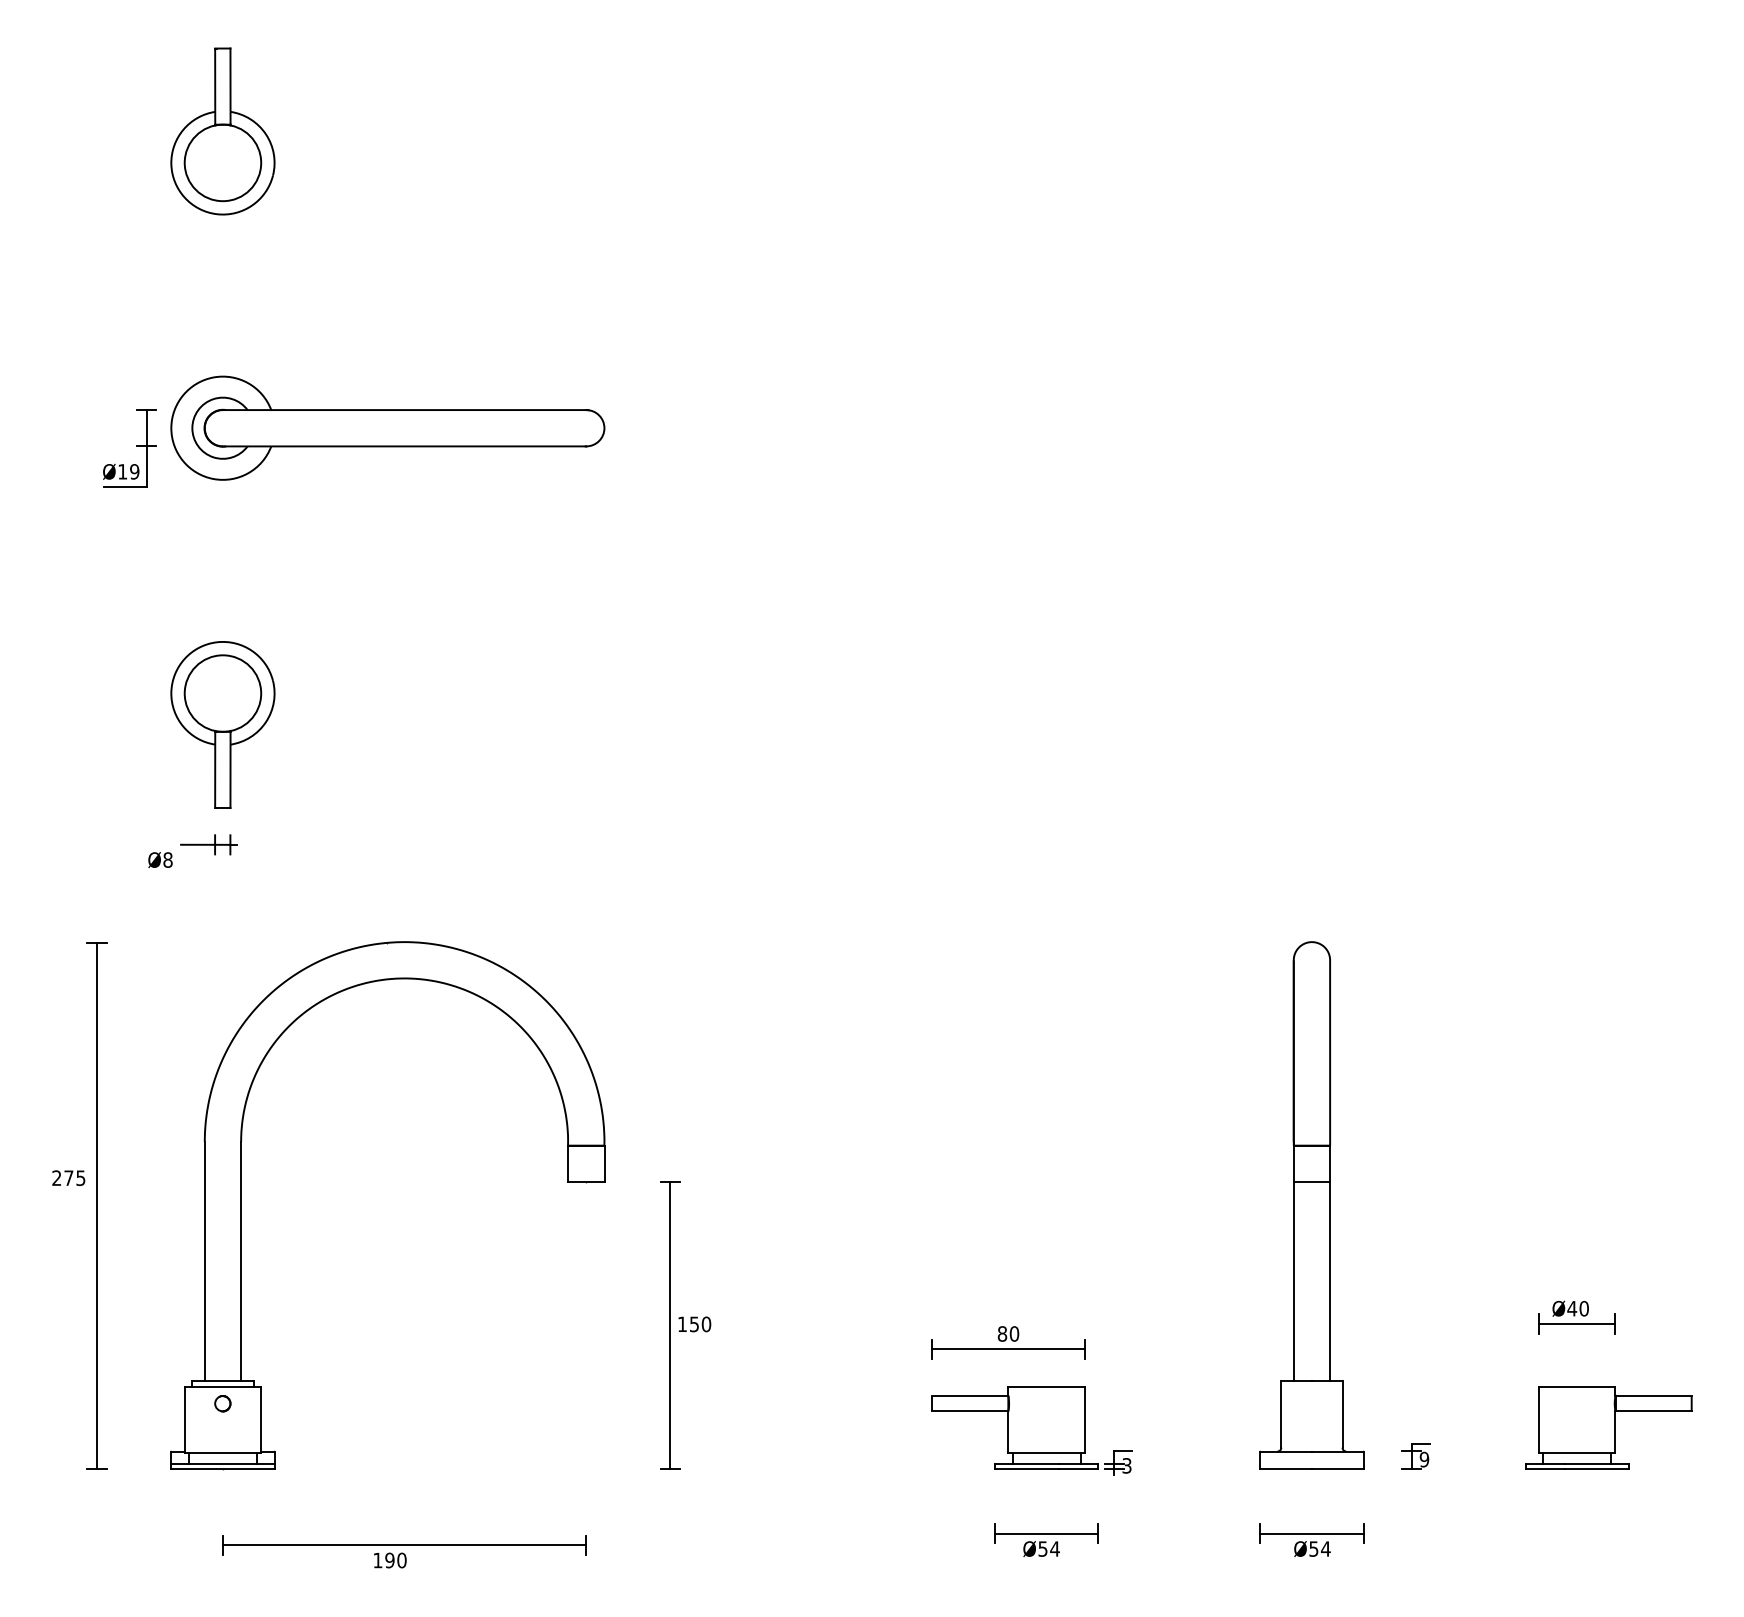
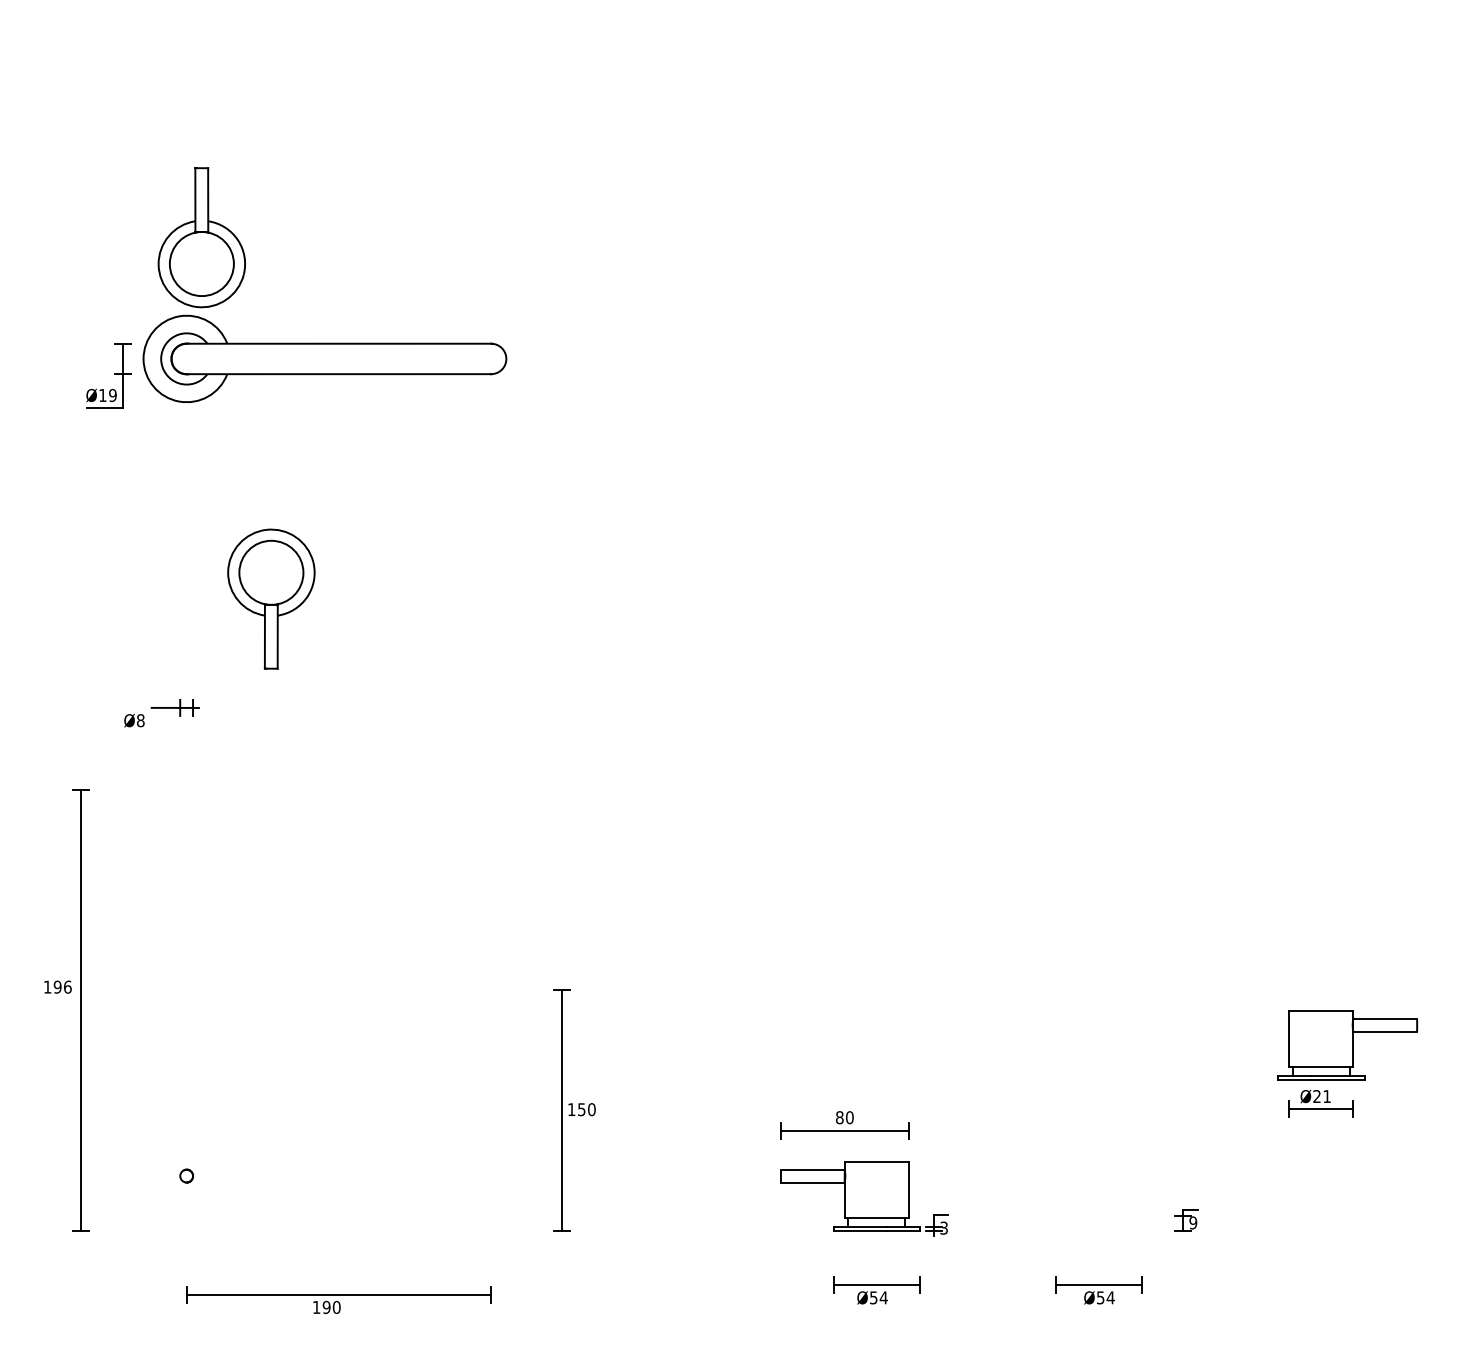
part: (222, 131) -> (201, 237), moved
part: (222, 724) -> (271, 598), moved
text: (68, 1178) -> (57, 987), 275 -> 196
part: (241, 1205) -> (202, 1010), removed
part: (1311, 1205) -> (1098, 1010), removed
text: (1577, 1308) -> (1321, 1096), Ø40 -> Ø21
part: (1608, 1427) -> (1347, 1045), moved

